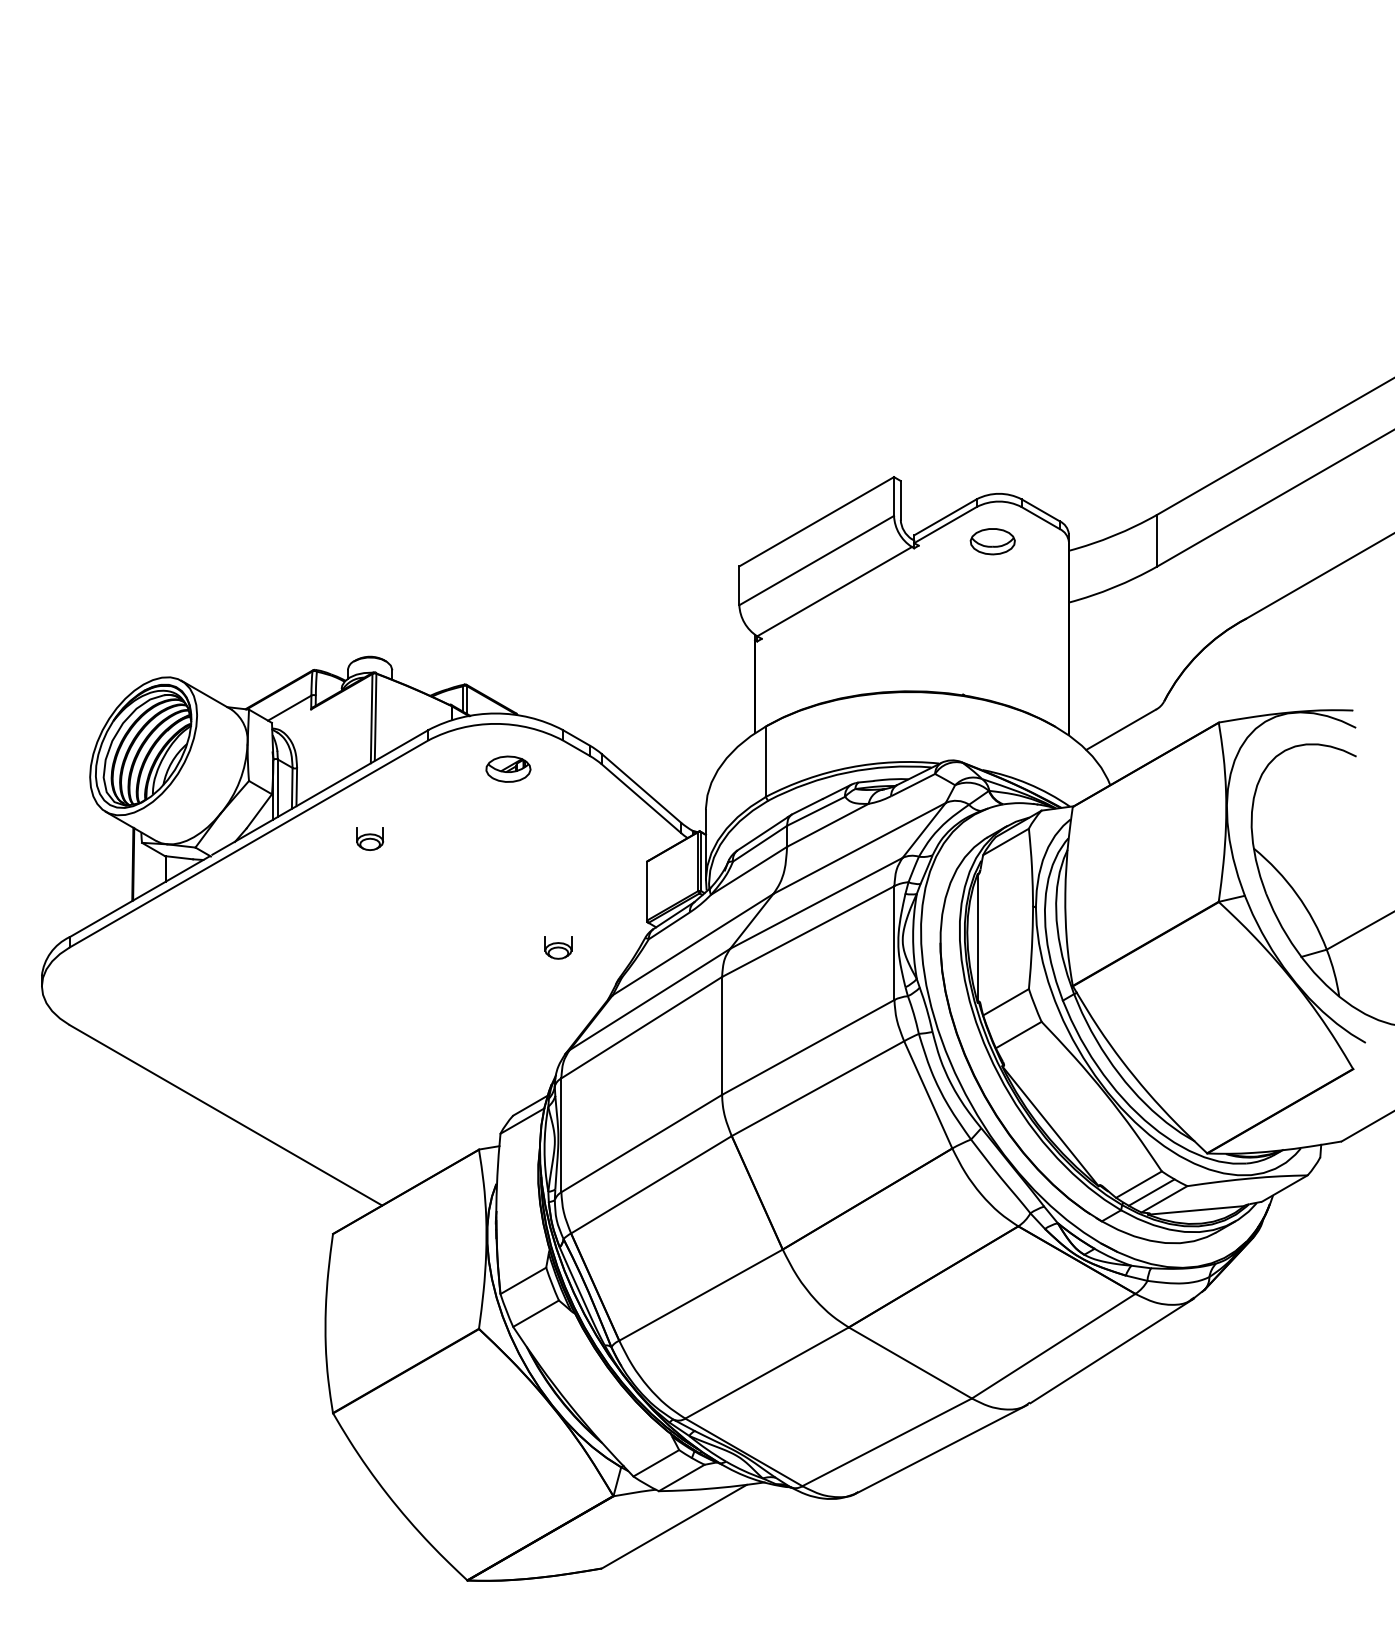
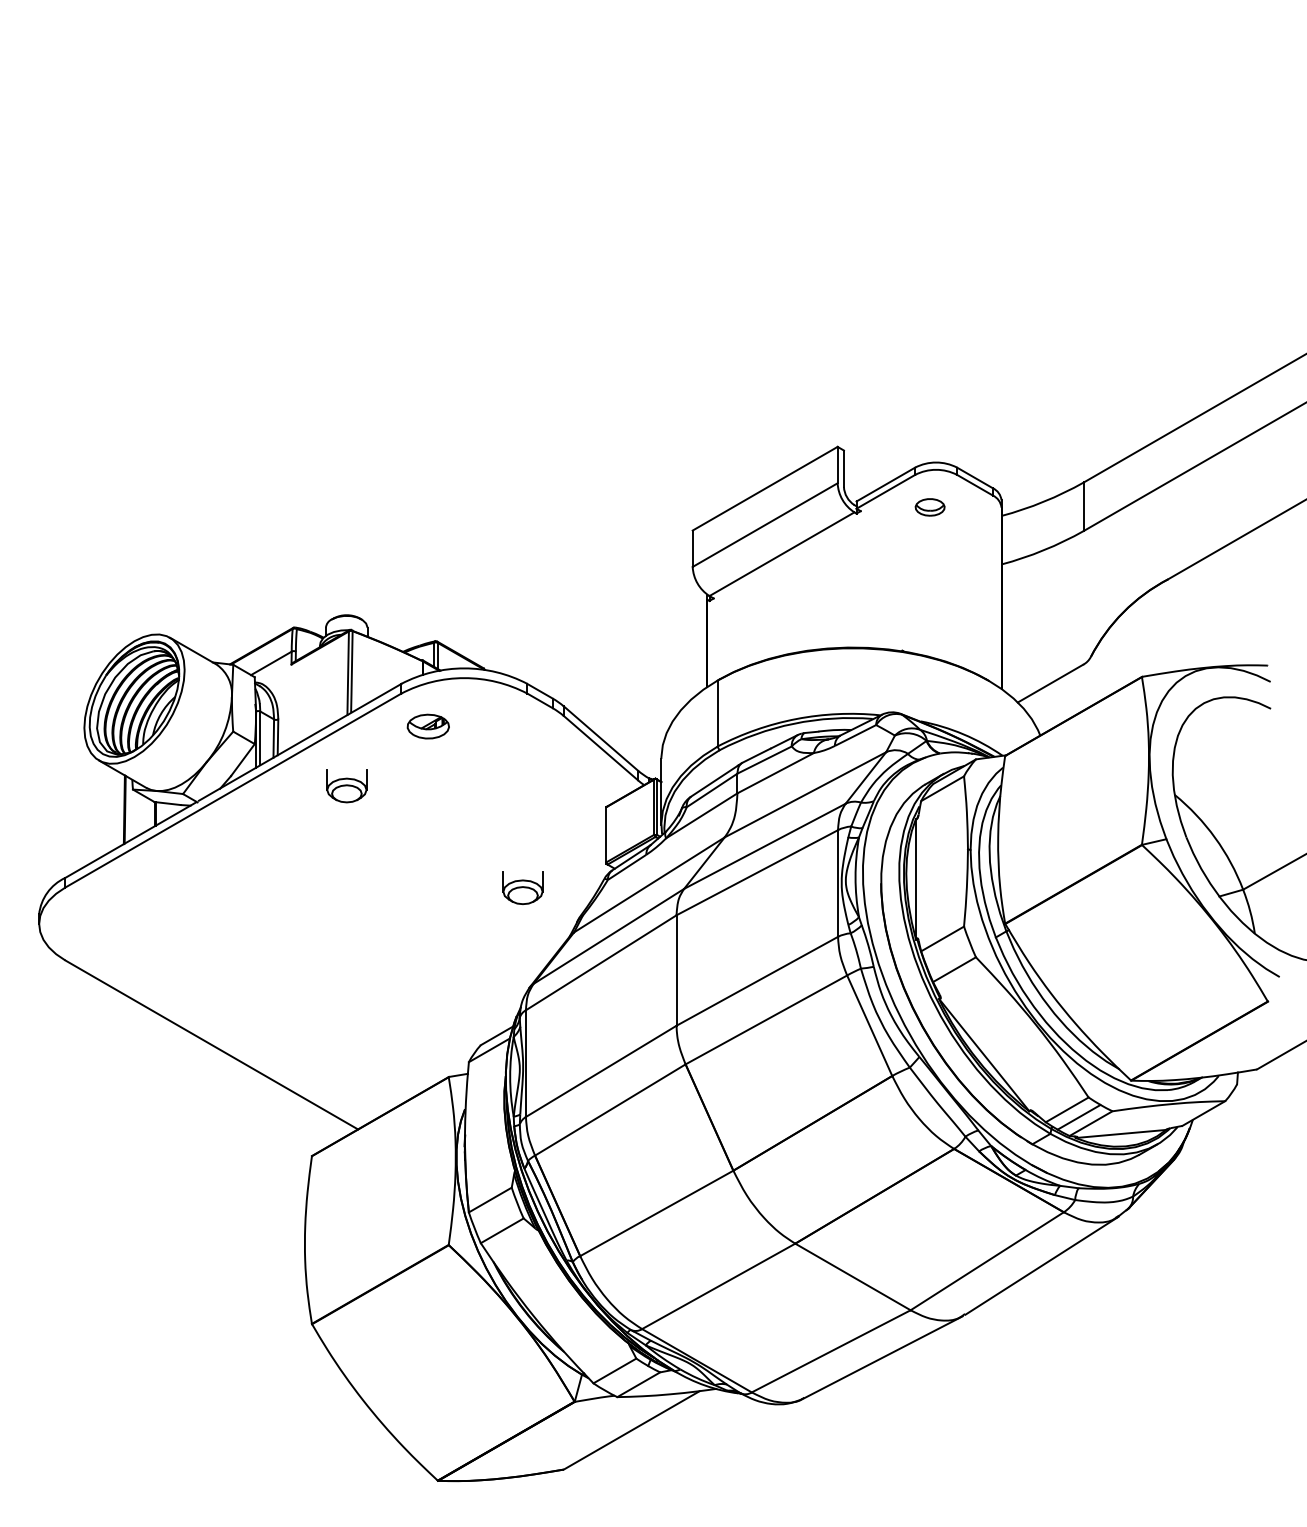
part: (992, 541) -> (929, 507), size x0.7
part: (507, 769) -> (427, 726), moved
part: (369, 839) -> (346, 786), size x1.6
part: (558, 948) -> (523, 888), size x1.6

